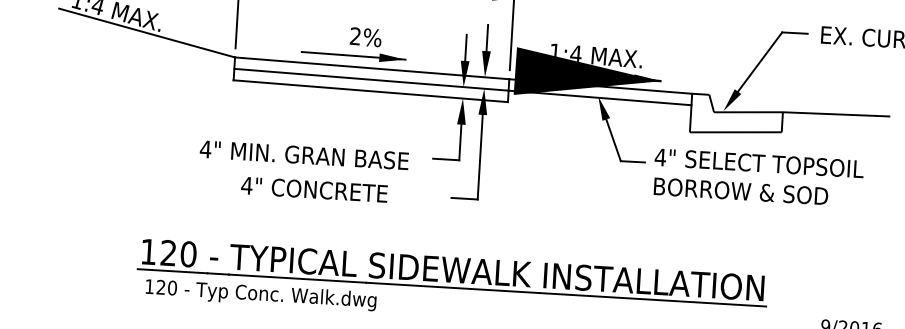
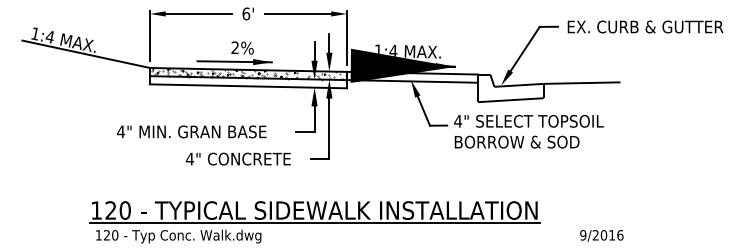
hatch: (373, 73) -> (249, 73), added
text: (304, 154) -> (191, 131), moved
text: (314, 188) -> (238, 158), moved

